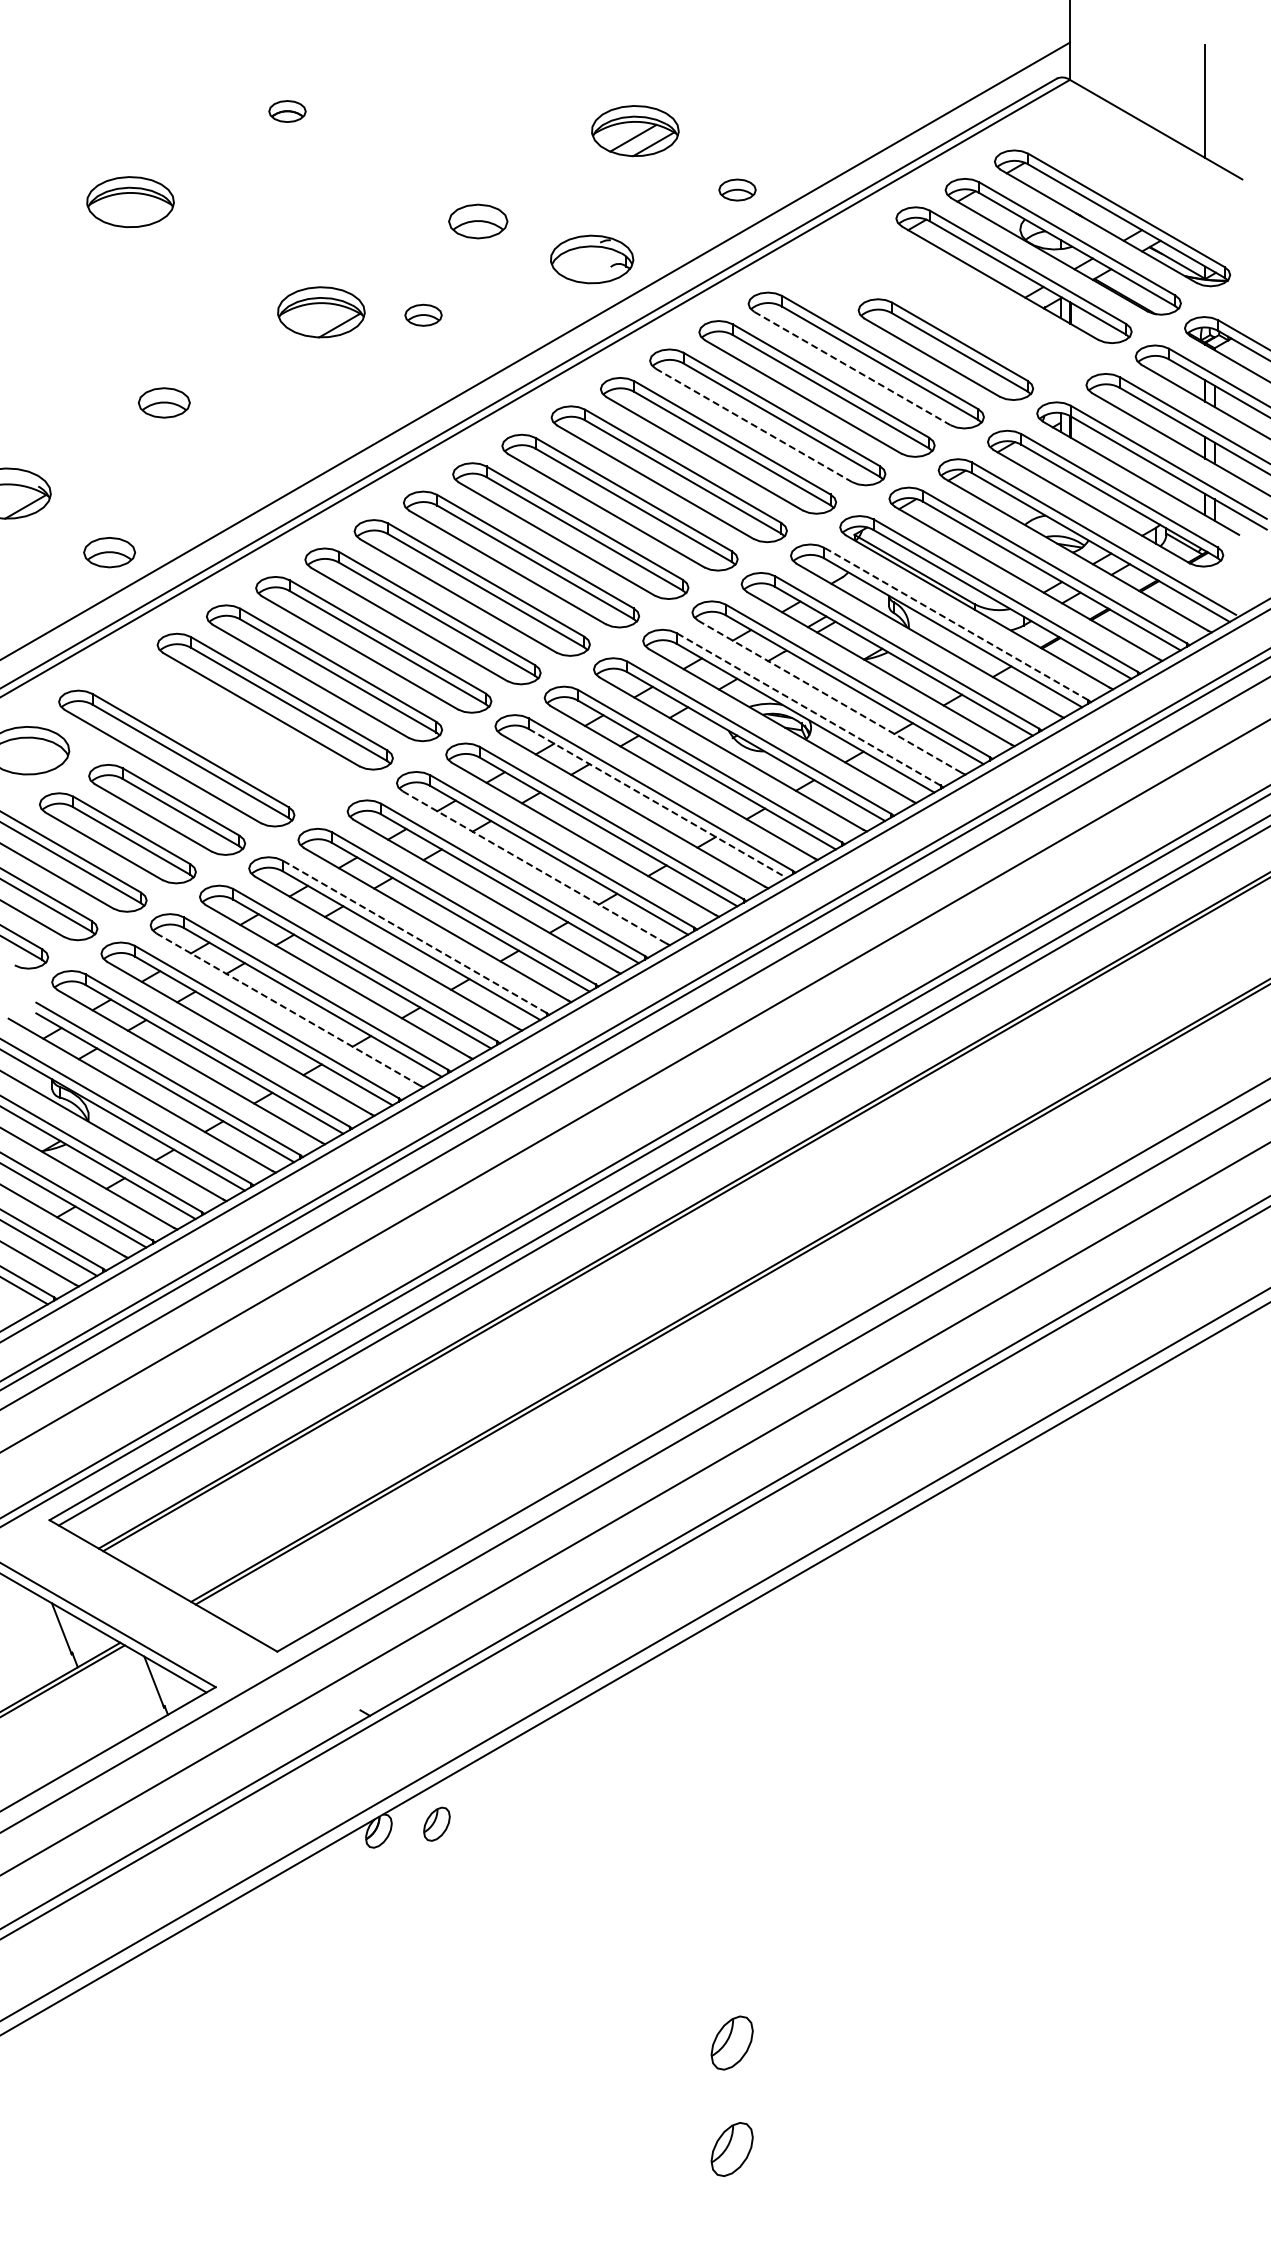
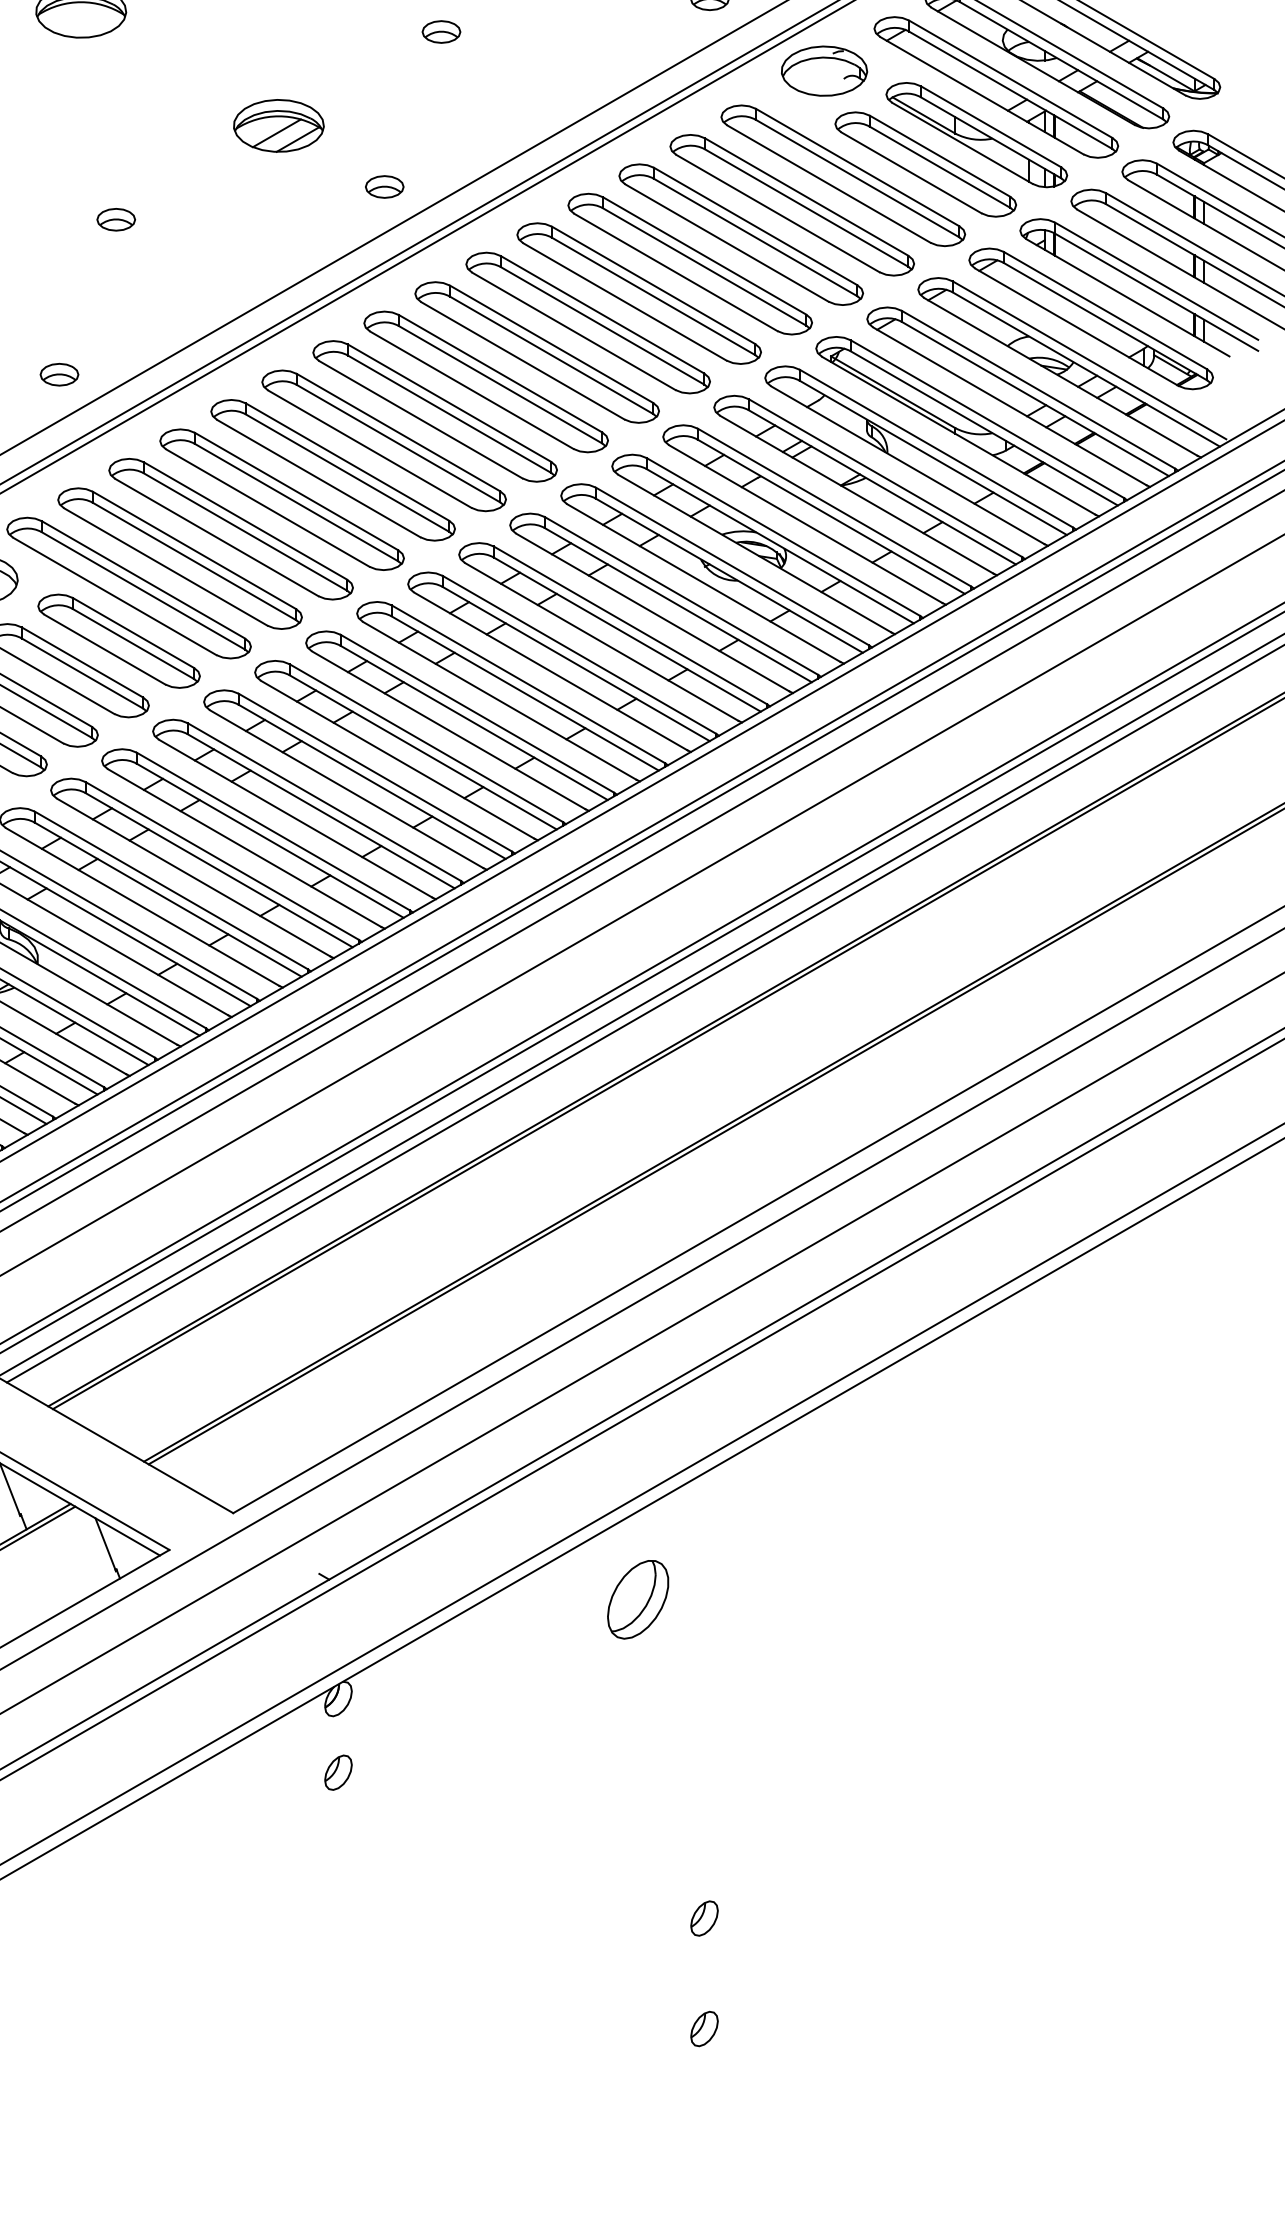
part: (478, 221) -> (441, 31), size x0.62
part: (592, 259) -> (824, 71), moved
part: (423, 314) -> (384, 186), moved
line: (319, 319) -> (276, 133), added
part: (995, 321) -> (977, 135), added
line: (852, 368) -> (829, 184), dashed -> solid
part: (164, 402) -> (116, 219), size x0.71
line: (754, 425) -> (727, 243), dashed -> solid
part: (109, 552) -> (59, 374), size x0.71
line: (955, 623) -> (935, 448), dashed -> solid
line: (830, 697) -> (806, 524), dashed -> solid
line: (808, 709) -> (783, 537), dashed -> solid
part: (225, 729) -> (179, 557), added
line: (657, 803) -> (627, 634), dashed -> solid
line: (535, 867) -> (500, 700), dashed -> solid
line: (414, 936) -> (375, 772), dashed -> solid
line: (288, 1009) -> (244, 848), dashed -> solid
part: (668, 1734) -> (638, 1598), added
part: (436, 1823) -> (338, 1771), moved
part: (732, 2042) -> (704, 1917), size x0.62
part: (732, 2149) -> (704, 2028), size x0.62

